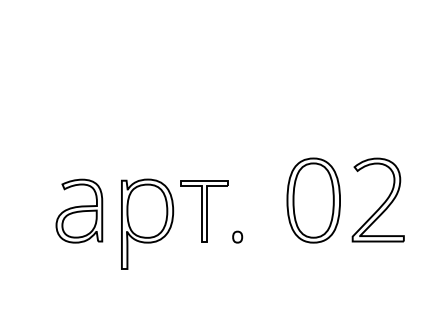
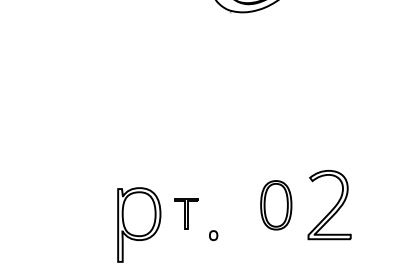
part: (312, 199) -> (275, 204), size x0.7
part: (78, 210) -> (82, 213), removed
part: (203, 210) -> (185, 213), size x0.6

